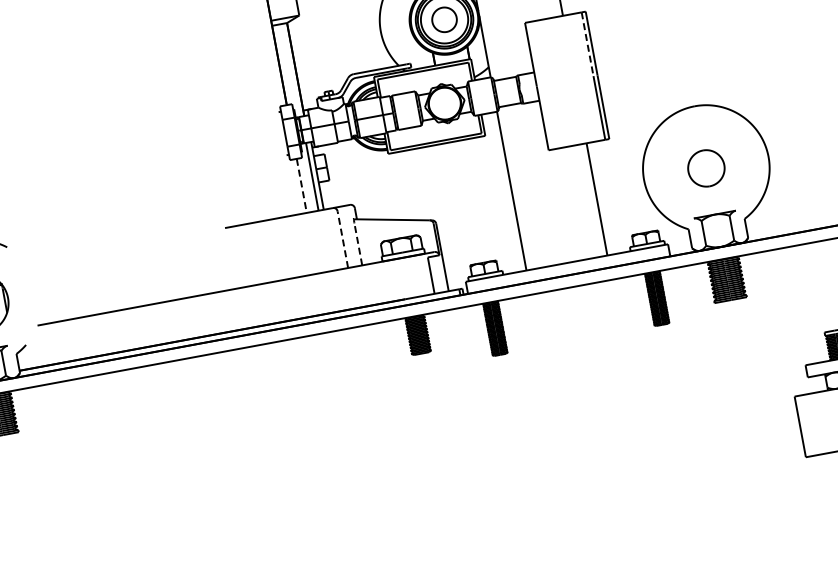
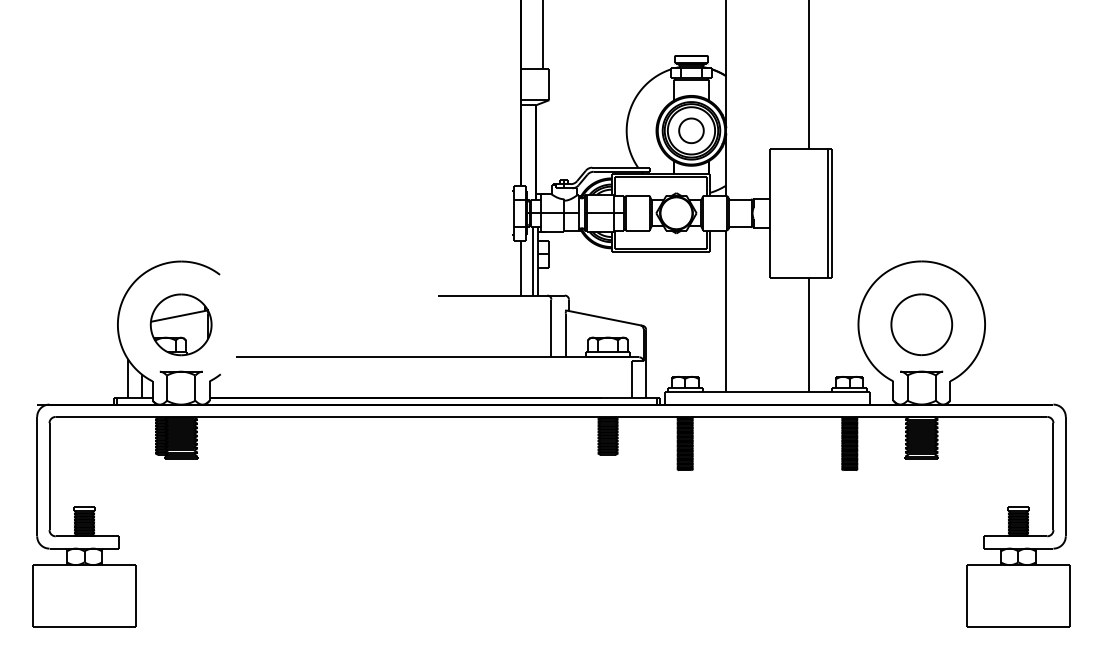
line: (587, 44) -> (827, 181), dashed -> solid
part: (706, 168) -> (921, 324), size x1.67
line: (301, 186) -> (520, 268), dashed -> solid
line: (342, 239) -> (551, 328), dashed -> solid
line: (357, 244) -> (565, 335), dashed -> solid

